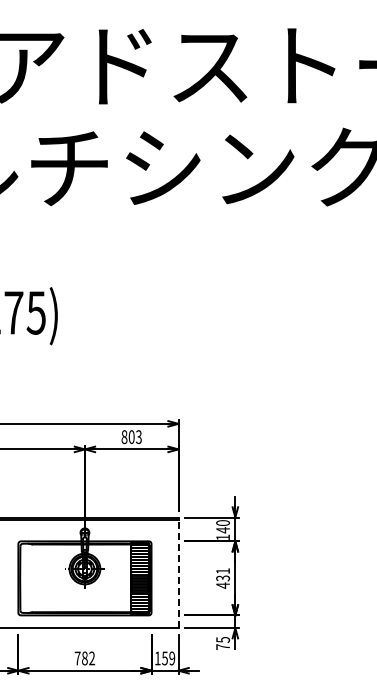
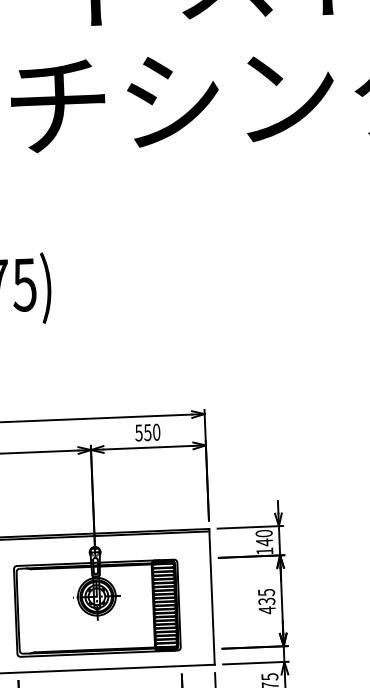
text: (131, 436) -> (147, 431), 803 -> 550
text: (223, 571) -> (267, 592), 431 -> 435
line: (178, 572) -> (211, 596), dashed -> solid

